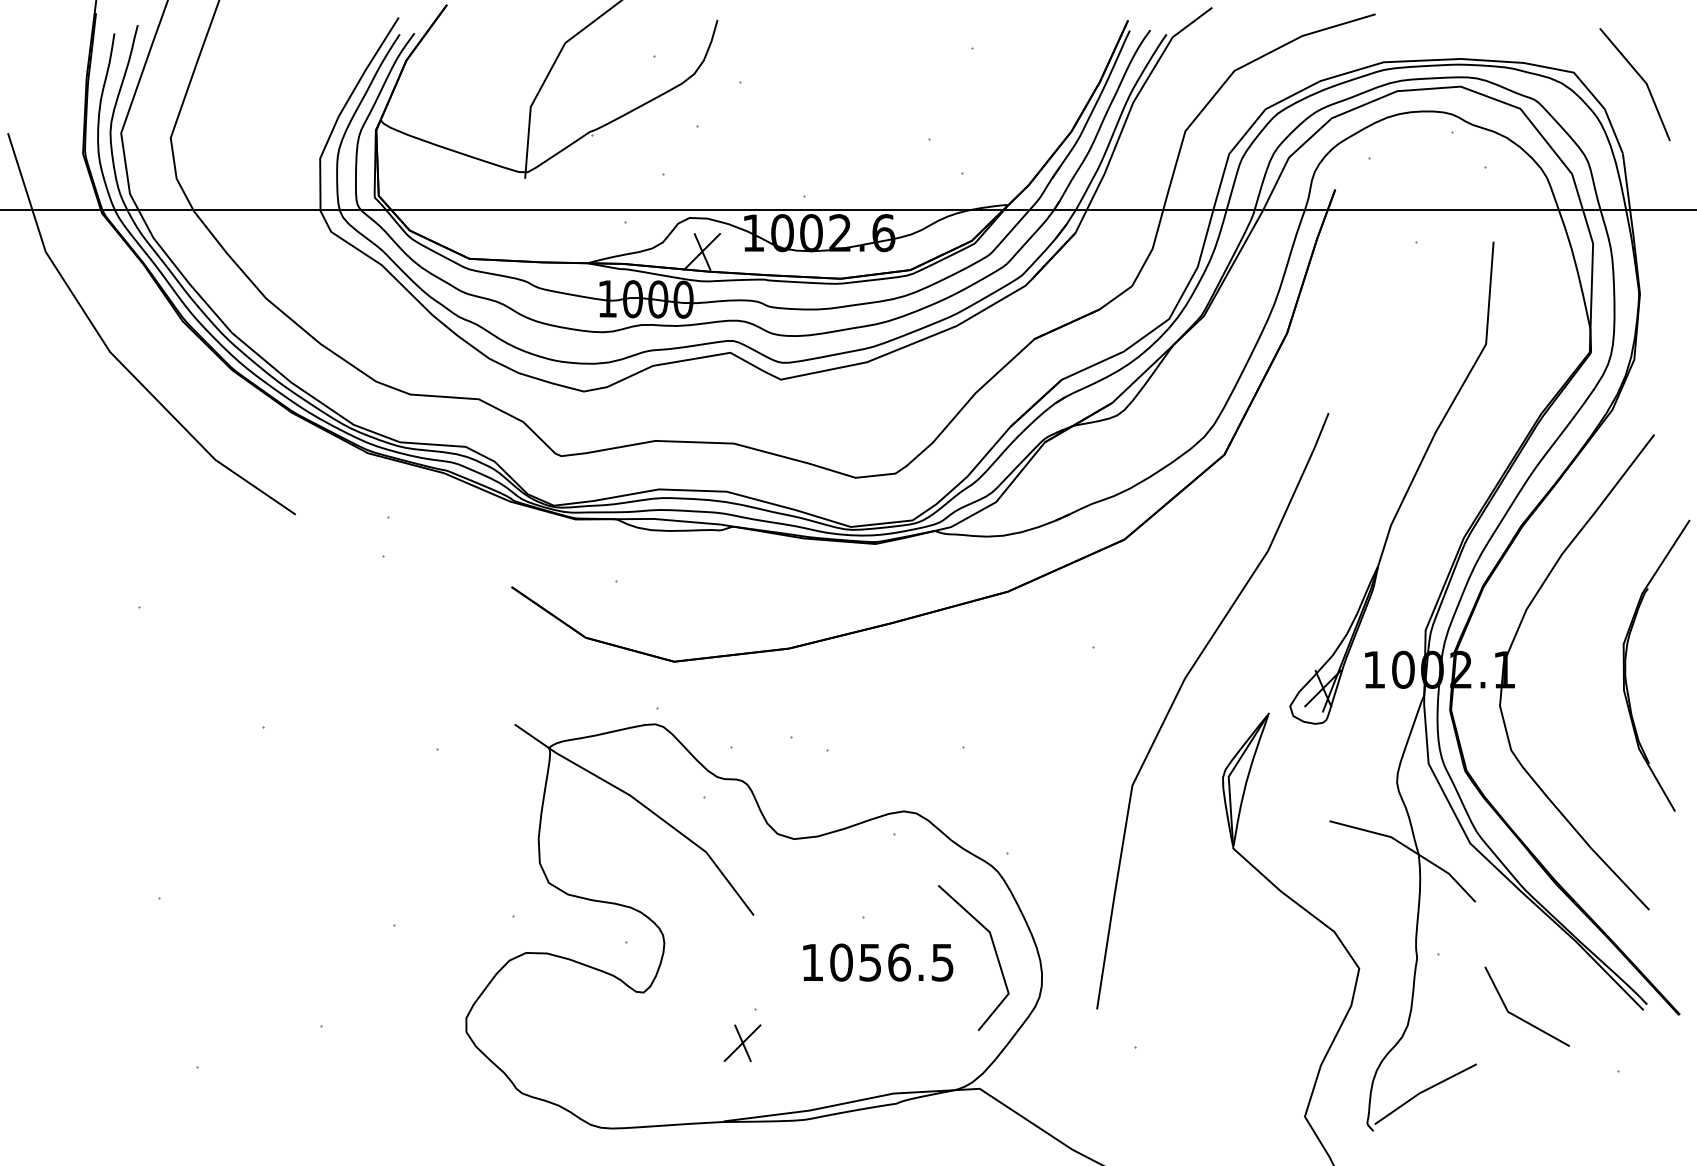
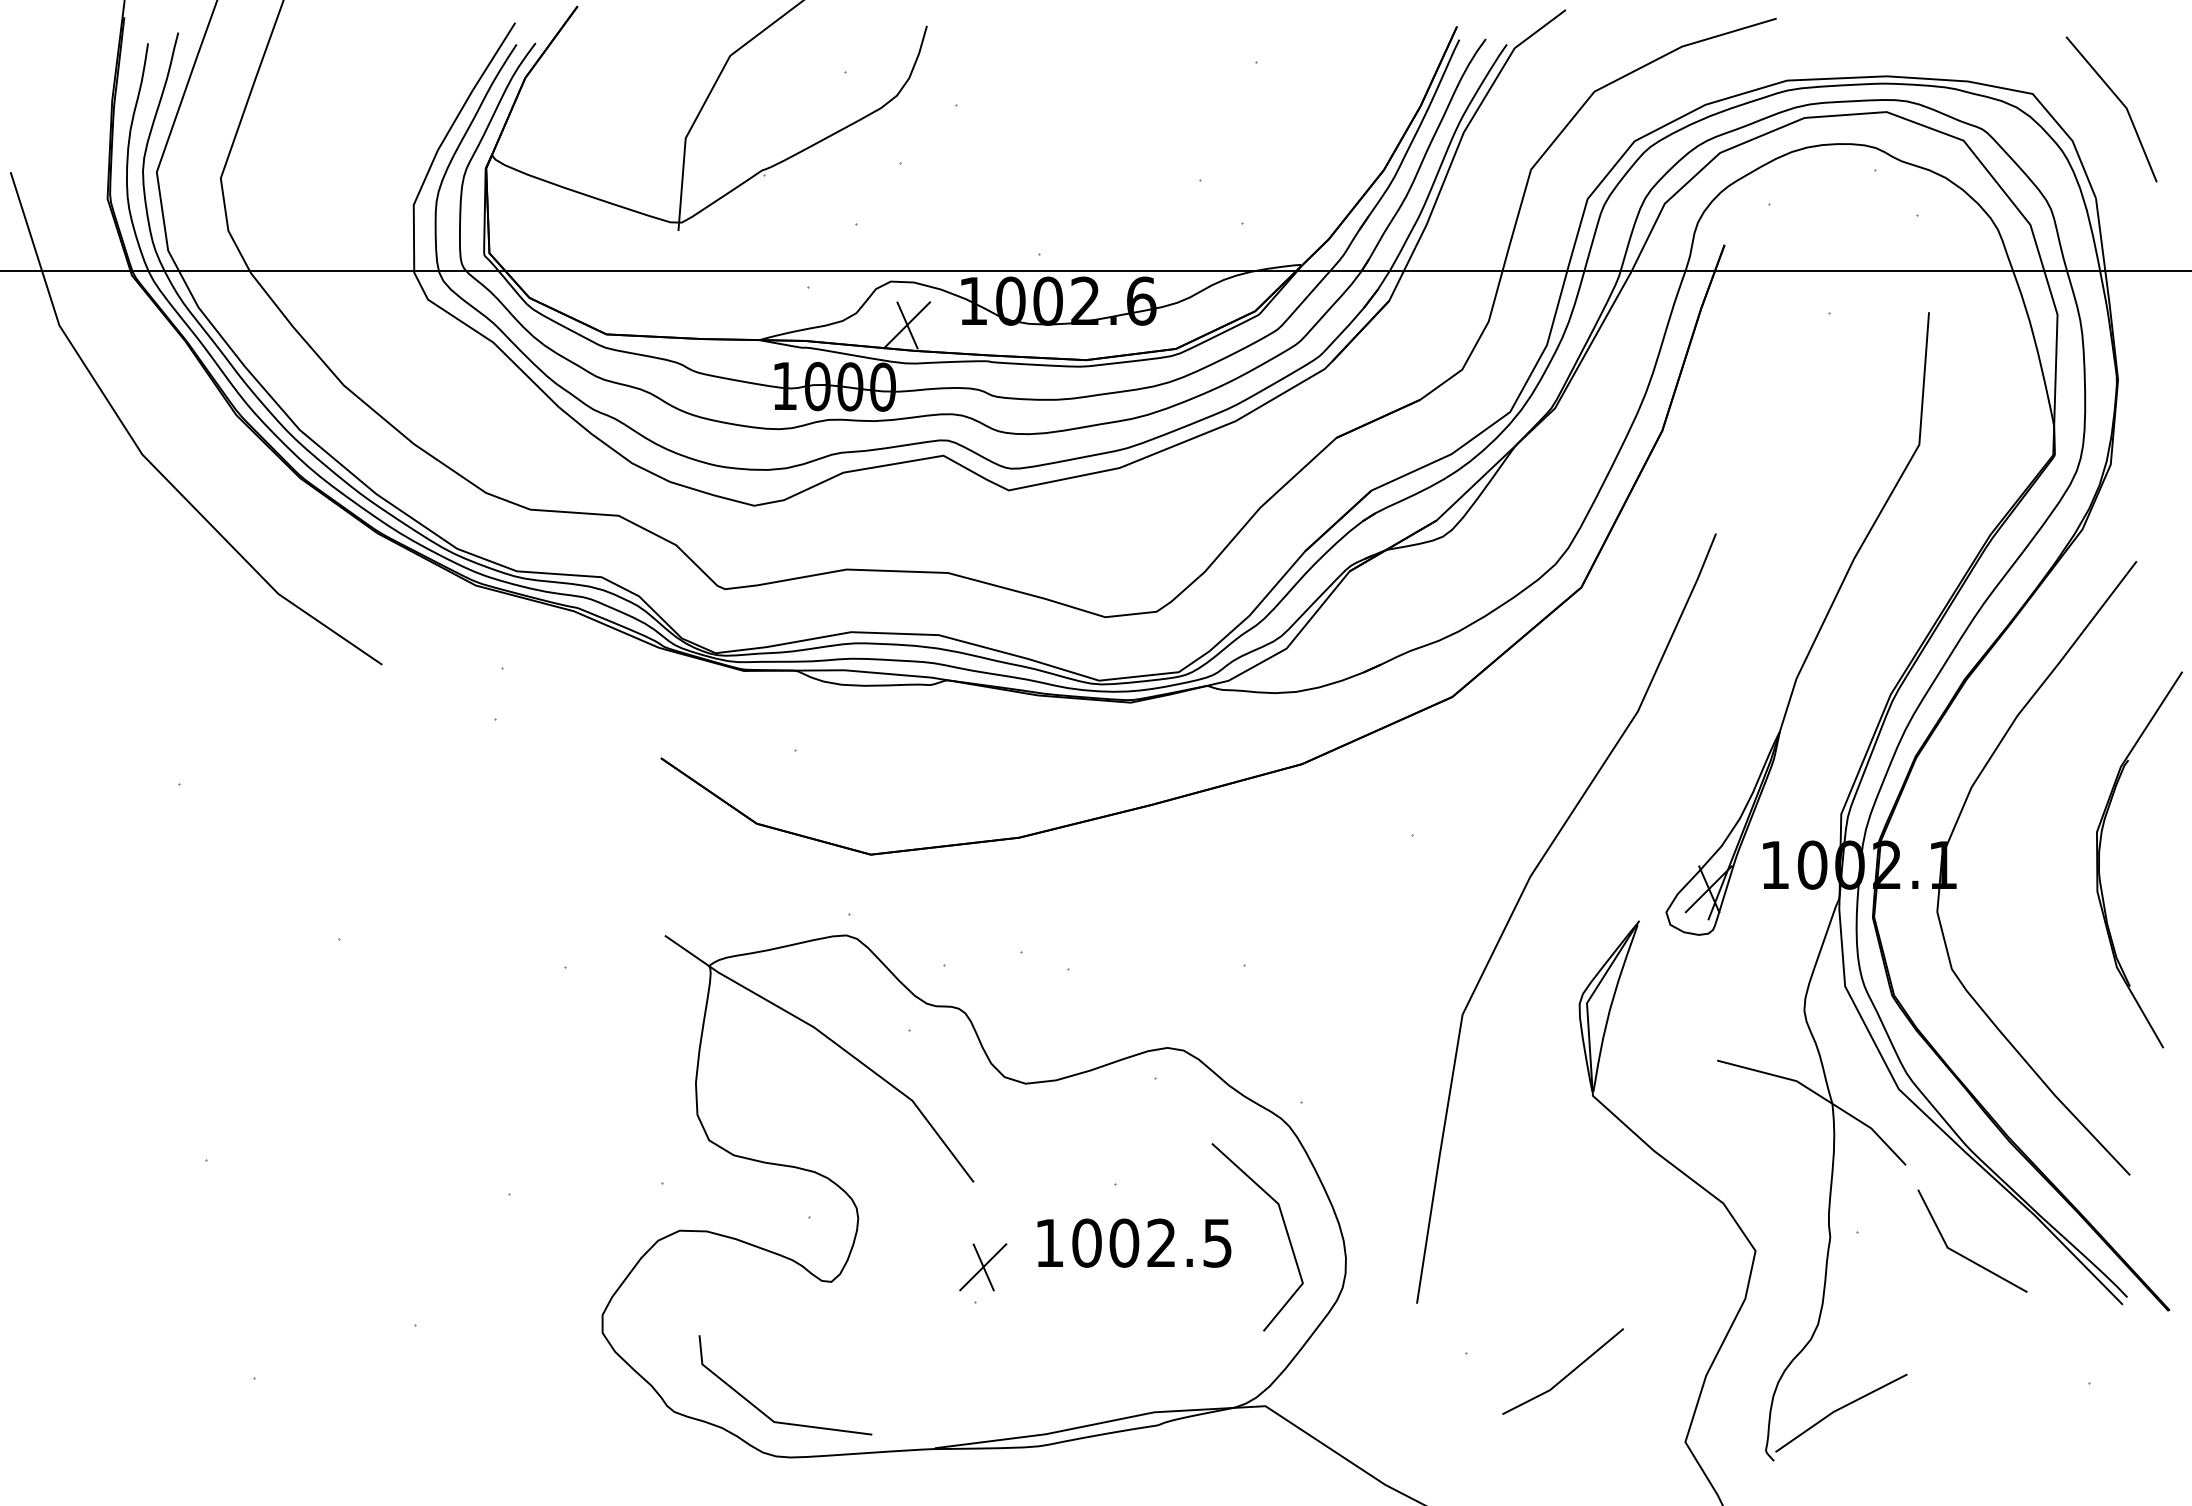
text: (884, 962) -> (1142, 1242), 1056.5 -> 1002.5
line: (1521, 1018) -> (1965, 1256), moved
part: (742, 1043) -> (983, 1267), moved
line: (1213, 1064) -> (1567, 1374), added
line: (592, 1094) -> (765, 1413), added

